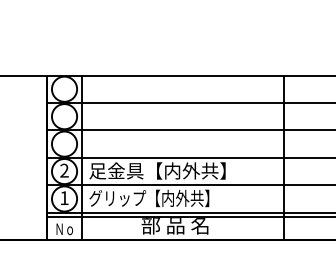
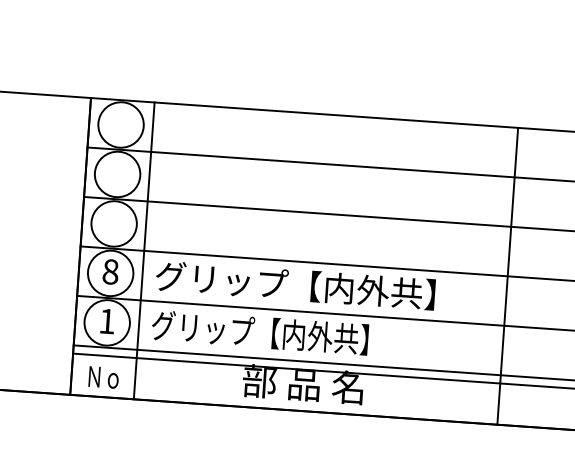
text: (64, 170) -> (110, 271), 2 -> 8
text: (166, 170) -> (294, 284), 足金具【内外共】 -> グリップ【内外共】

